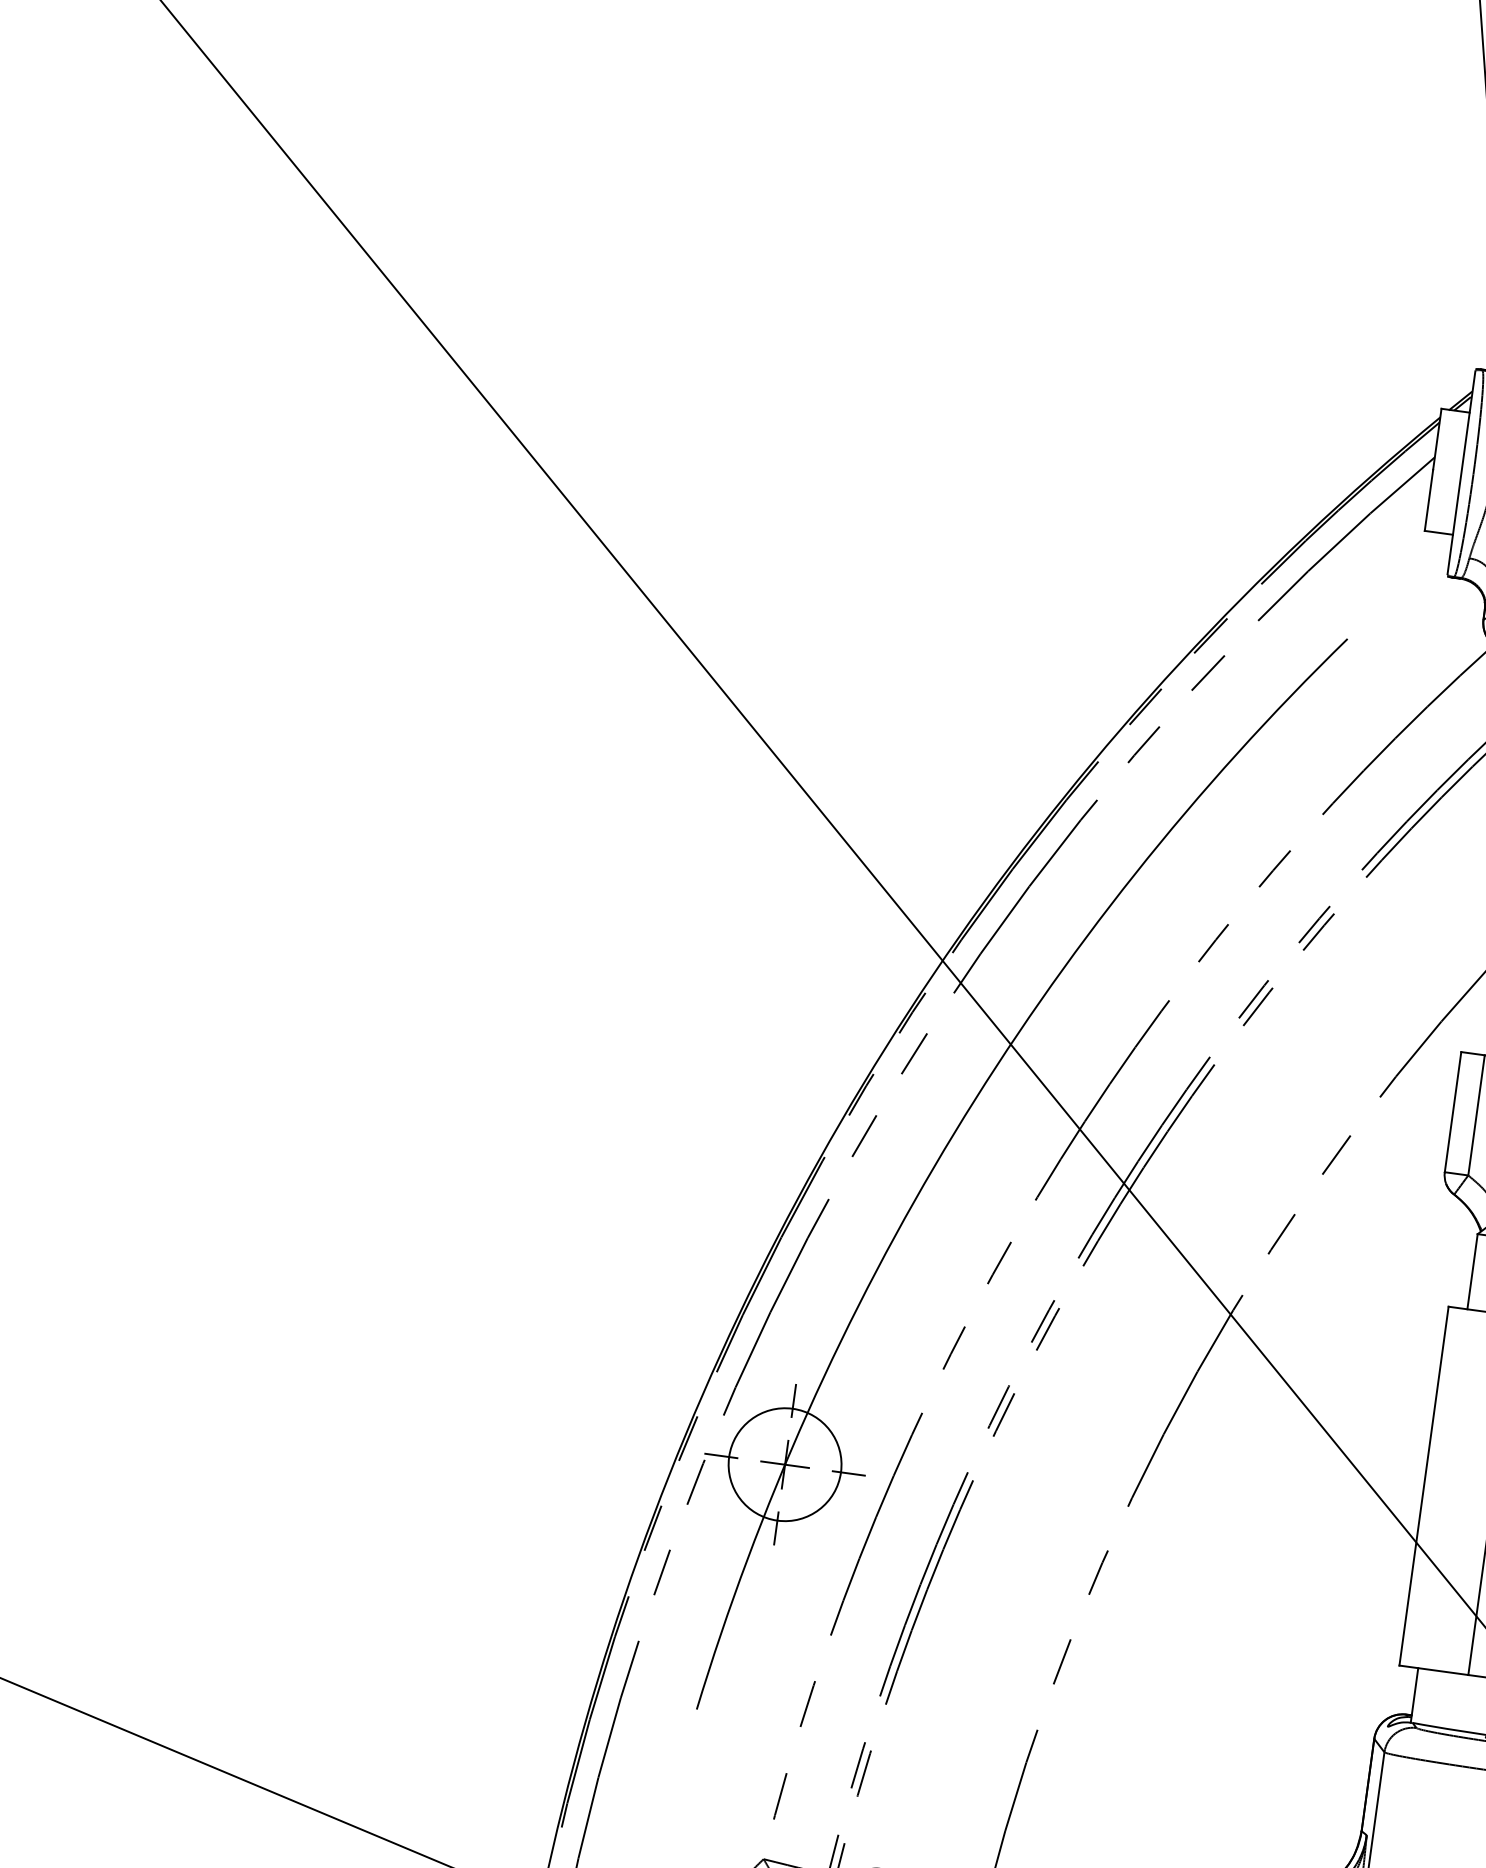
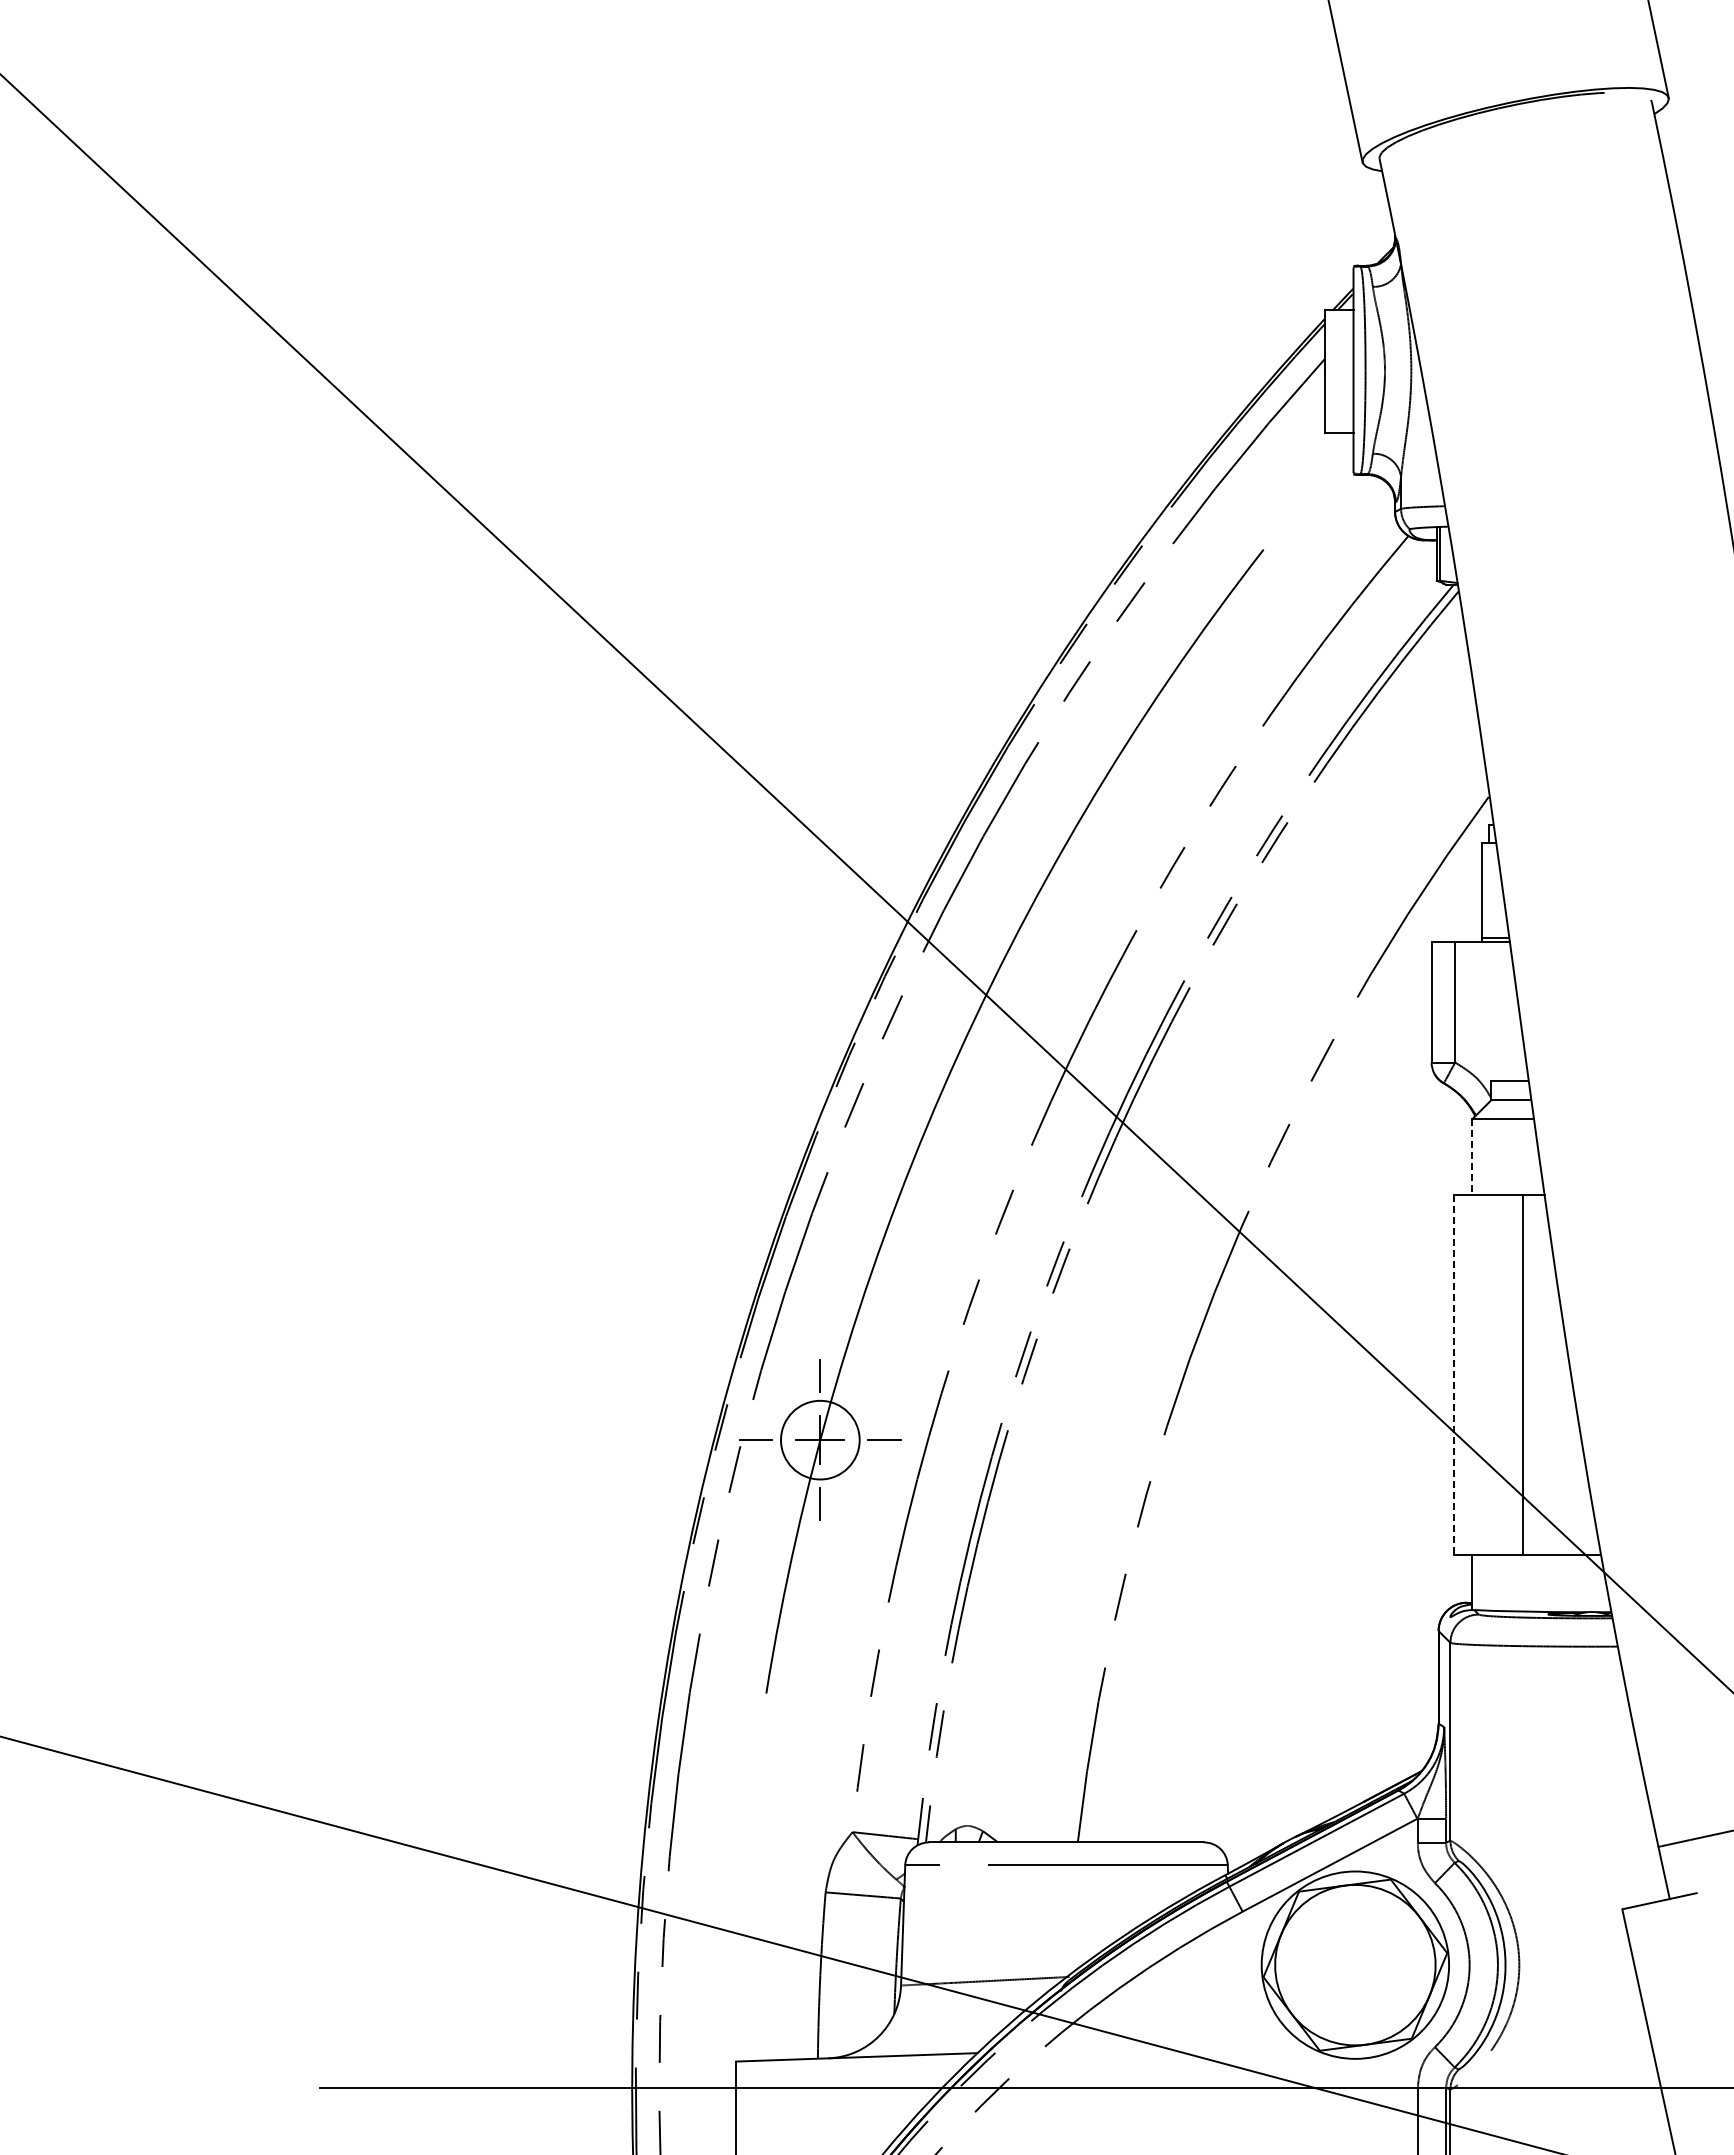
line: (1472, 1271) -> (1472, 1156), solid -> dashed
circle: (785, 1464) -> (820, 1439), size x0.7
line: (1423, 1486) -> (1453, 1375), solid -> dashed

